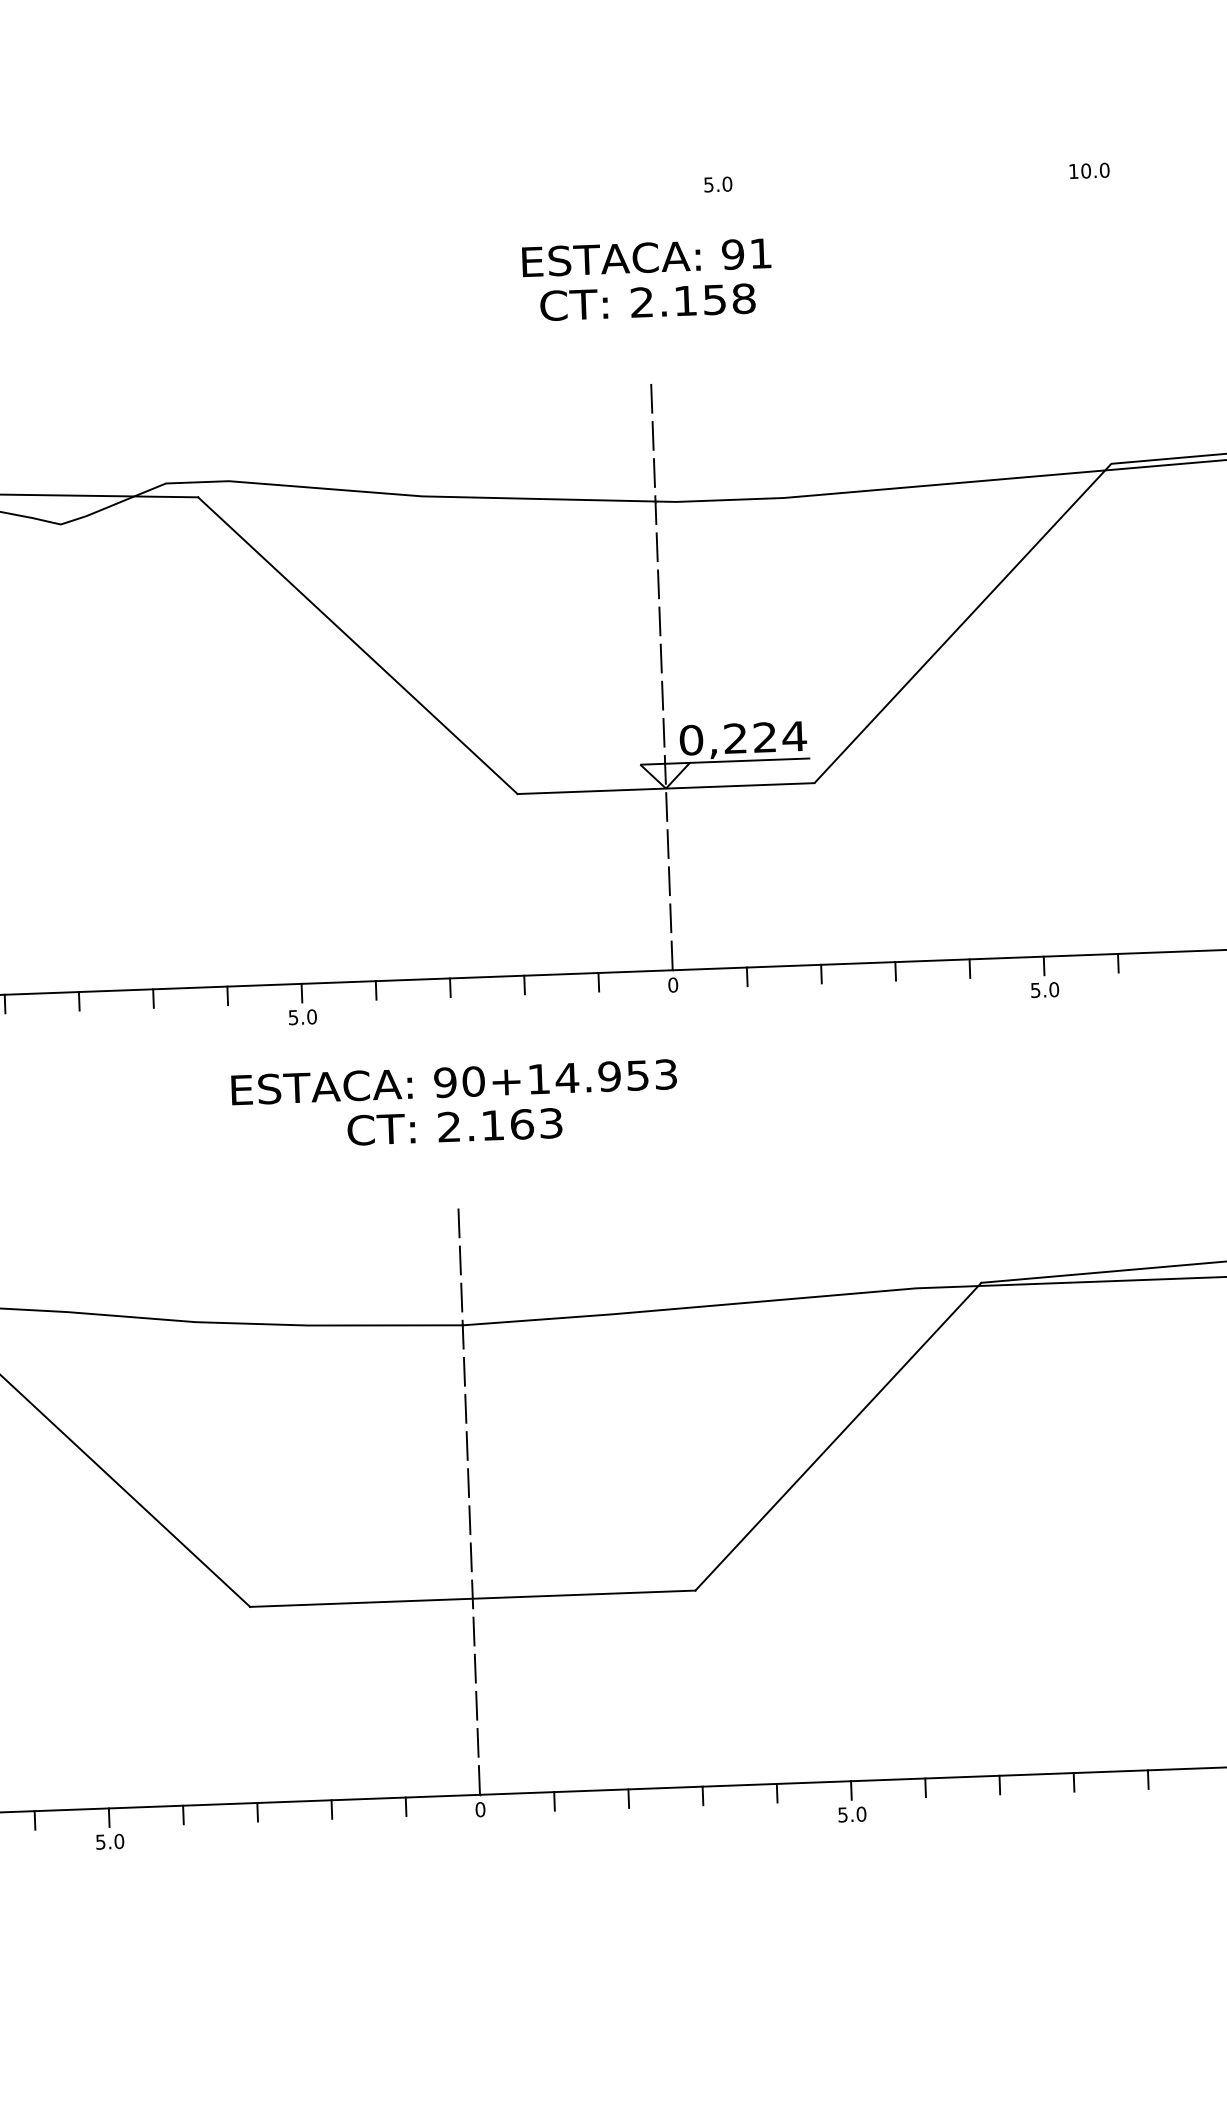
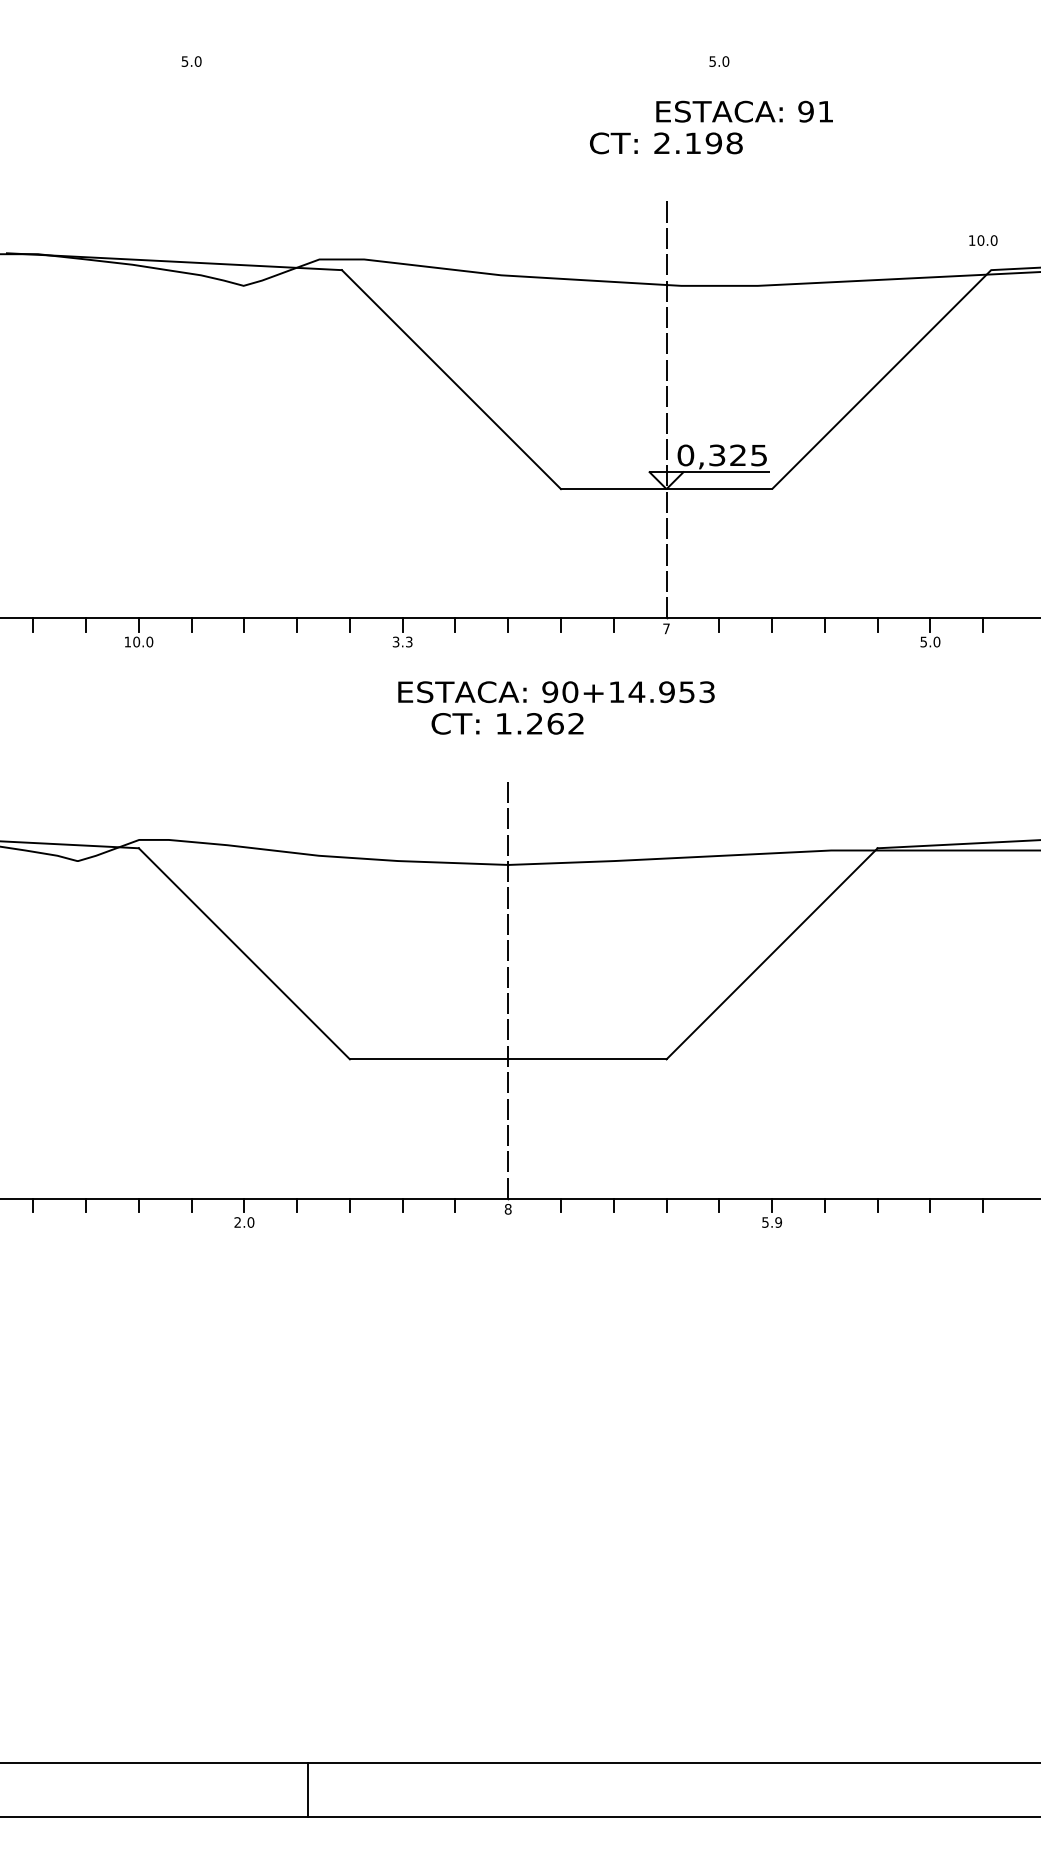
text: (1089, 170) -> (983, 240), moved
text: (646, 257) -> (744, 111), moved
text: (714, 298) -> (713, 142), 2.158 -> 2.198
text: (765, 737) -> (738, 455), 0,224 -> 0,325
text: (673, 984) -> (666, 628), 0 -> 7
text: (302, 1016) -> (402, 641), 5.0 -> 3.3
text: (454, 1082) -> (556, 692), moved
text: (500, 1124) -> (540, 723), 2.163 -> 1.262
text: (479, 1809) -> (507, 1209), 0 -> 8
text: (861, 1814) -> (778, 1222), 5.0 -> 5.9
text: (100, 1842) -> (237, 1222), 5.0 -> 2.0

